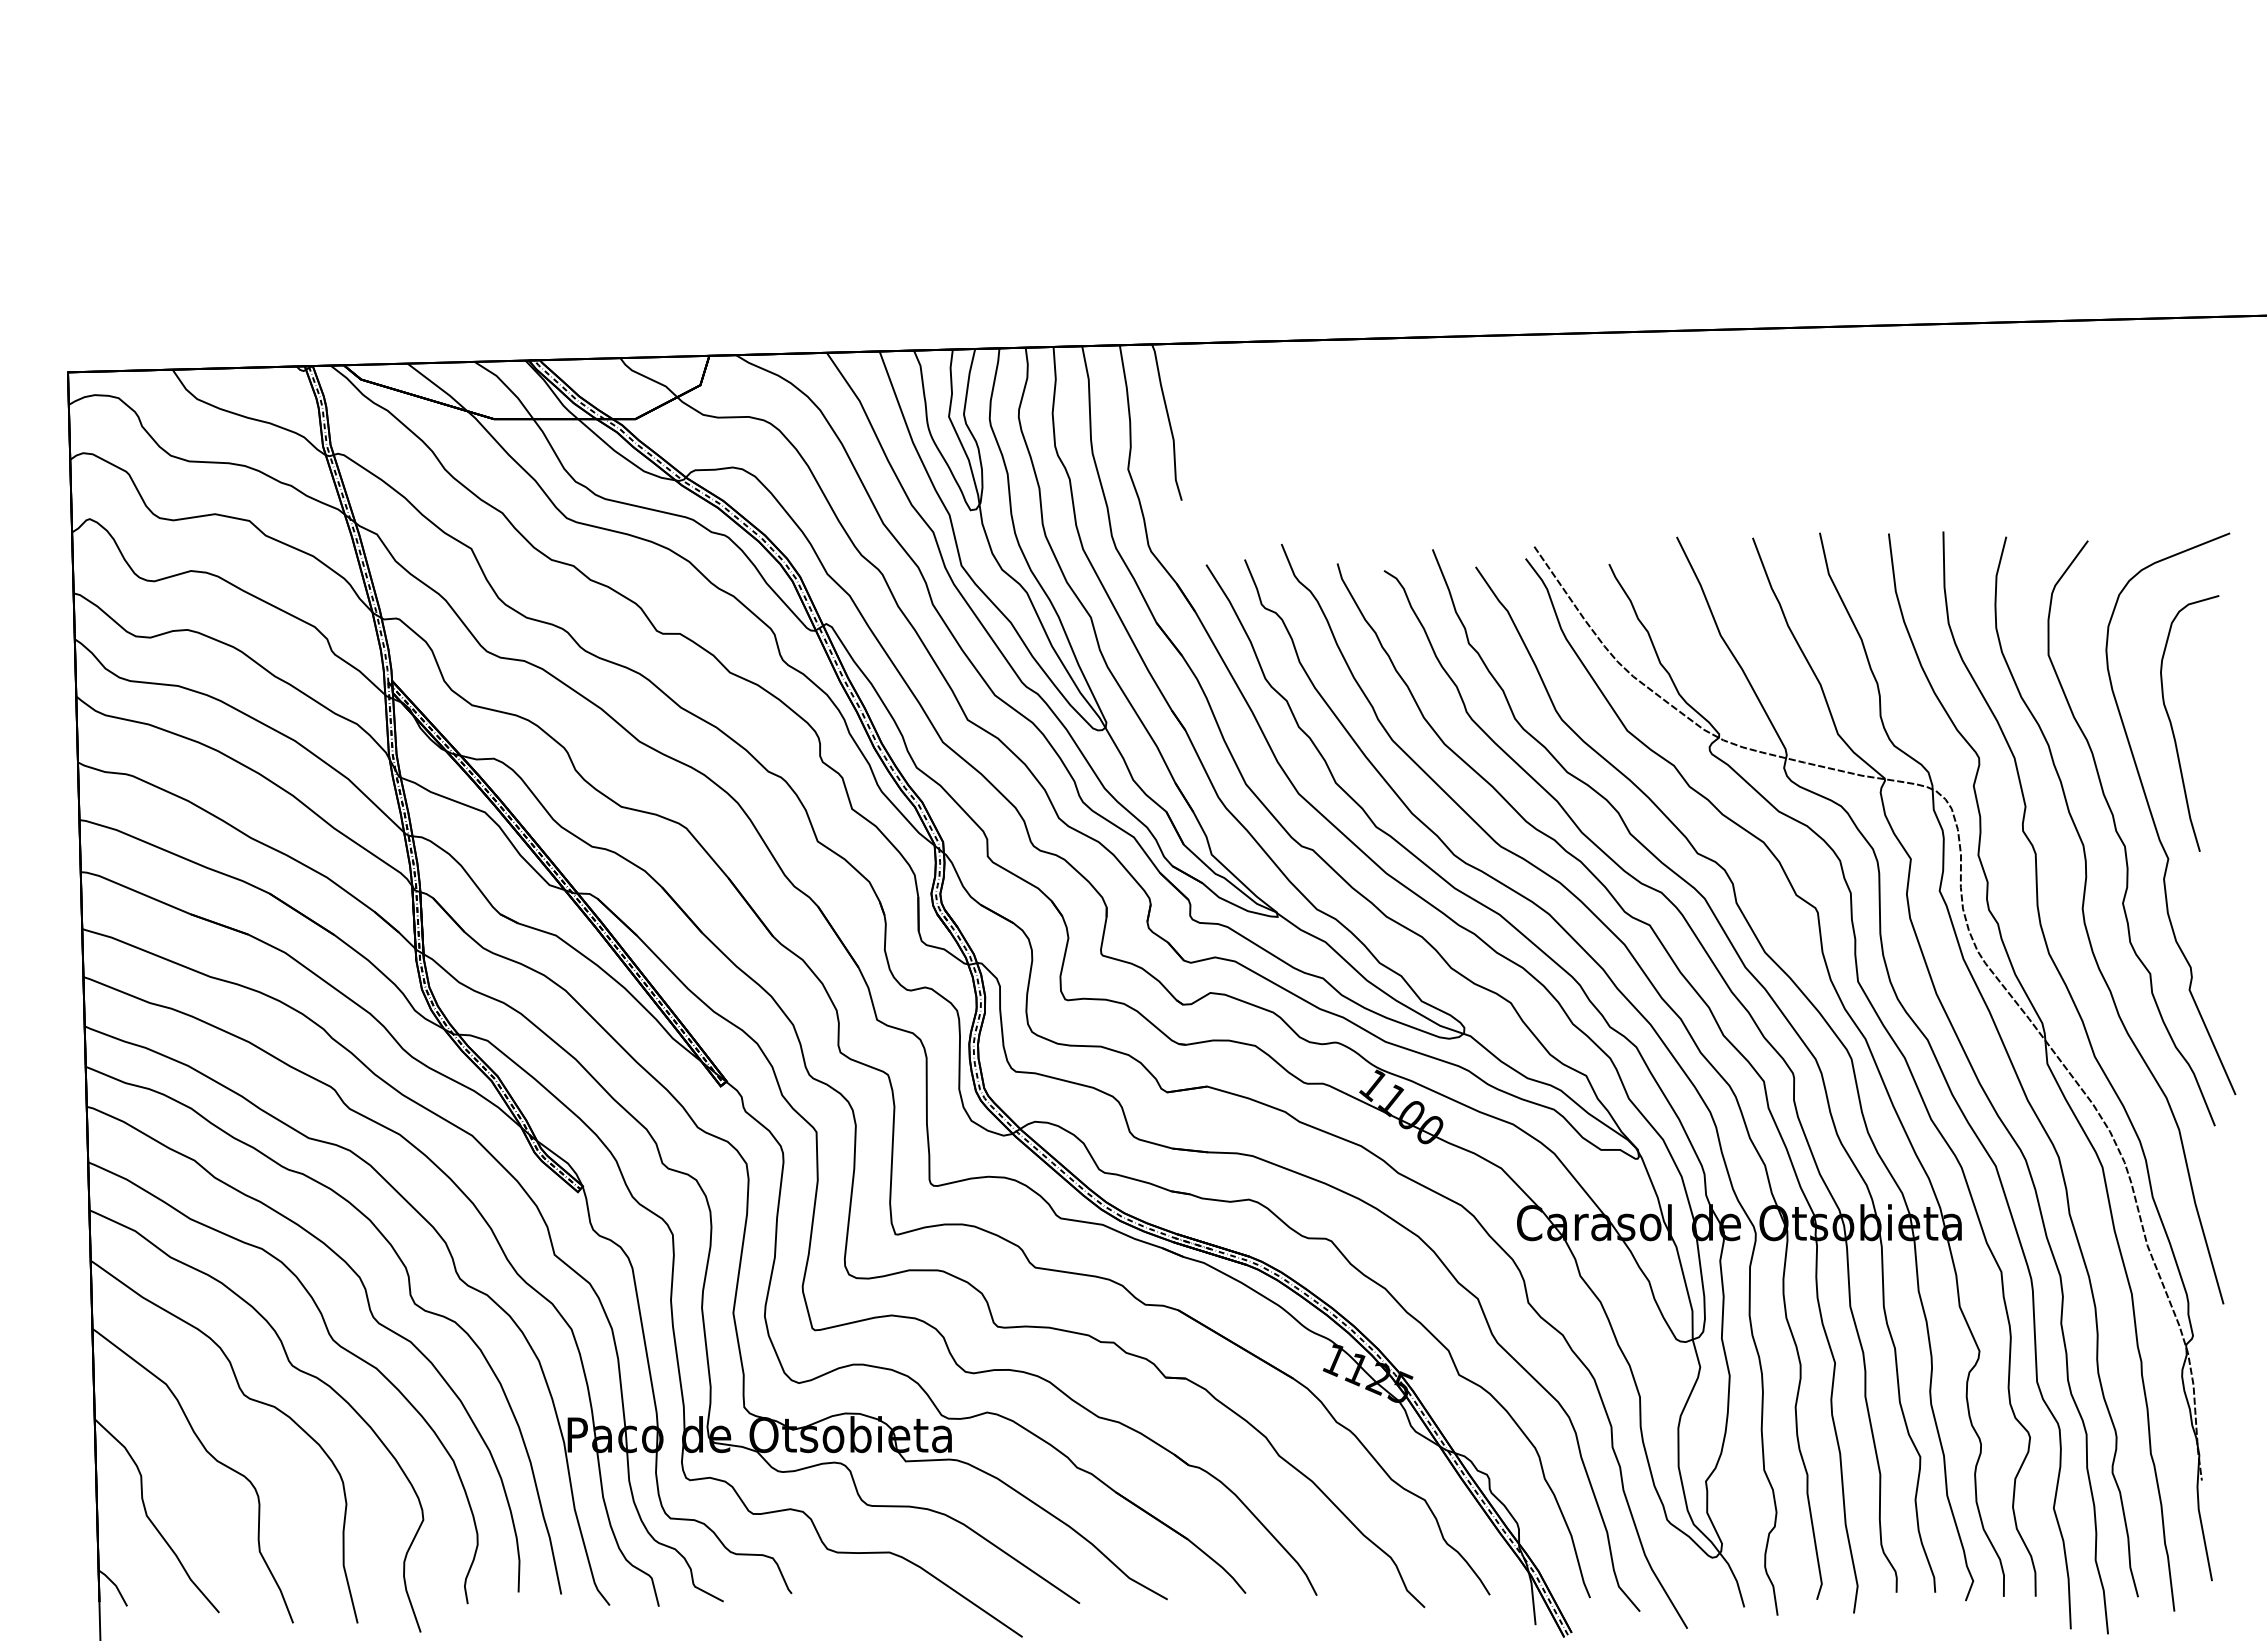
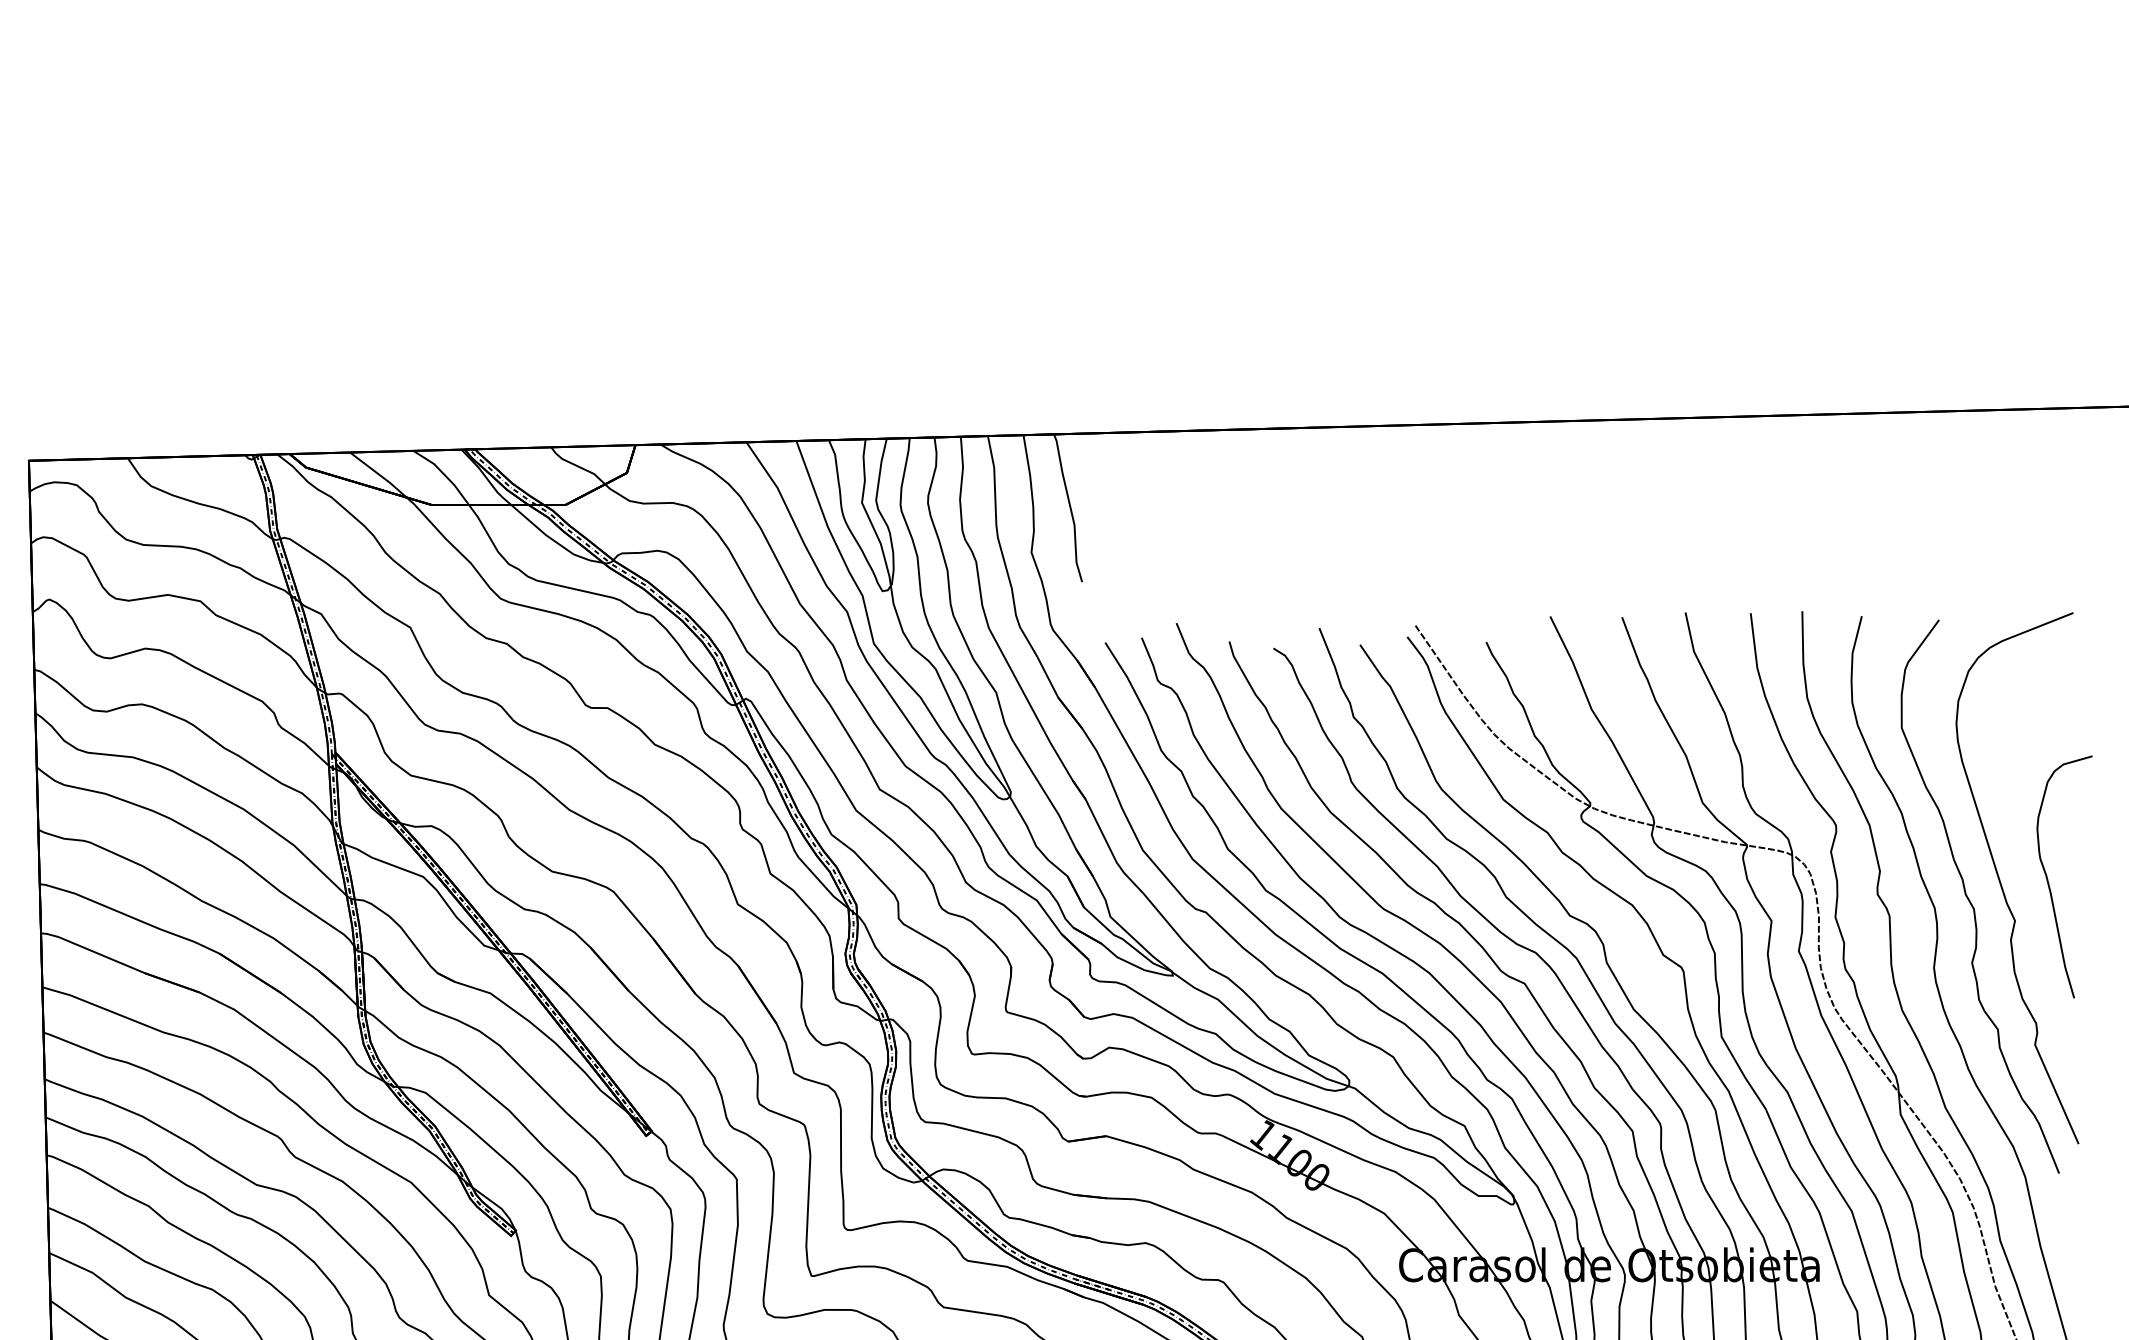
curve: (2173, 729) -> (2049, 882), moved

